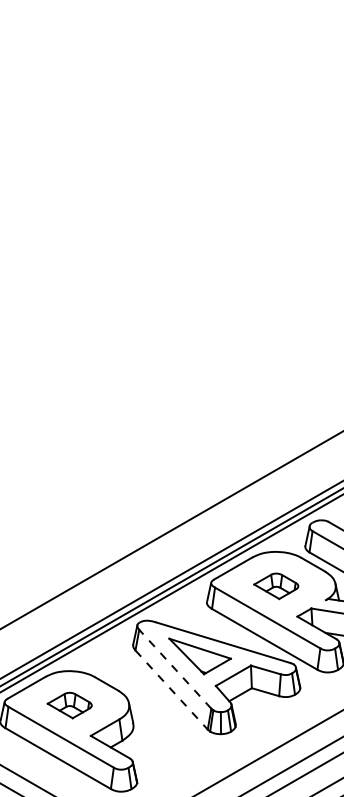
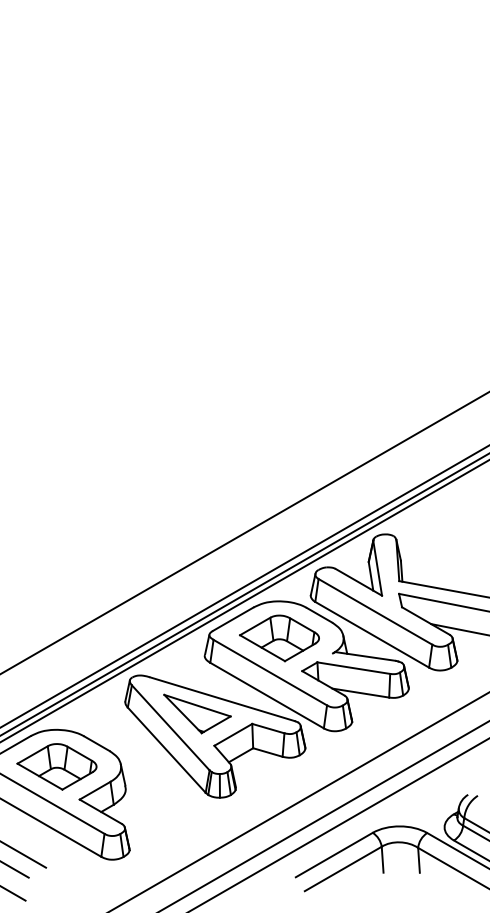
part: (276, 586) -> (279, 638), size x1.67
line: (175, 668) -> (170, 727), dashed -> solid
line: (171, 690) -> (166, 750), dashed -> solid
part: (69, 705) -> (56, 766), size x1.67

